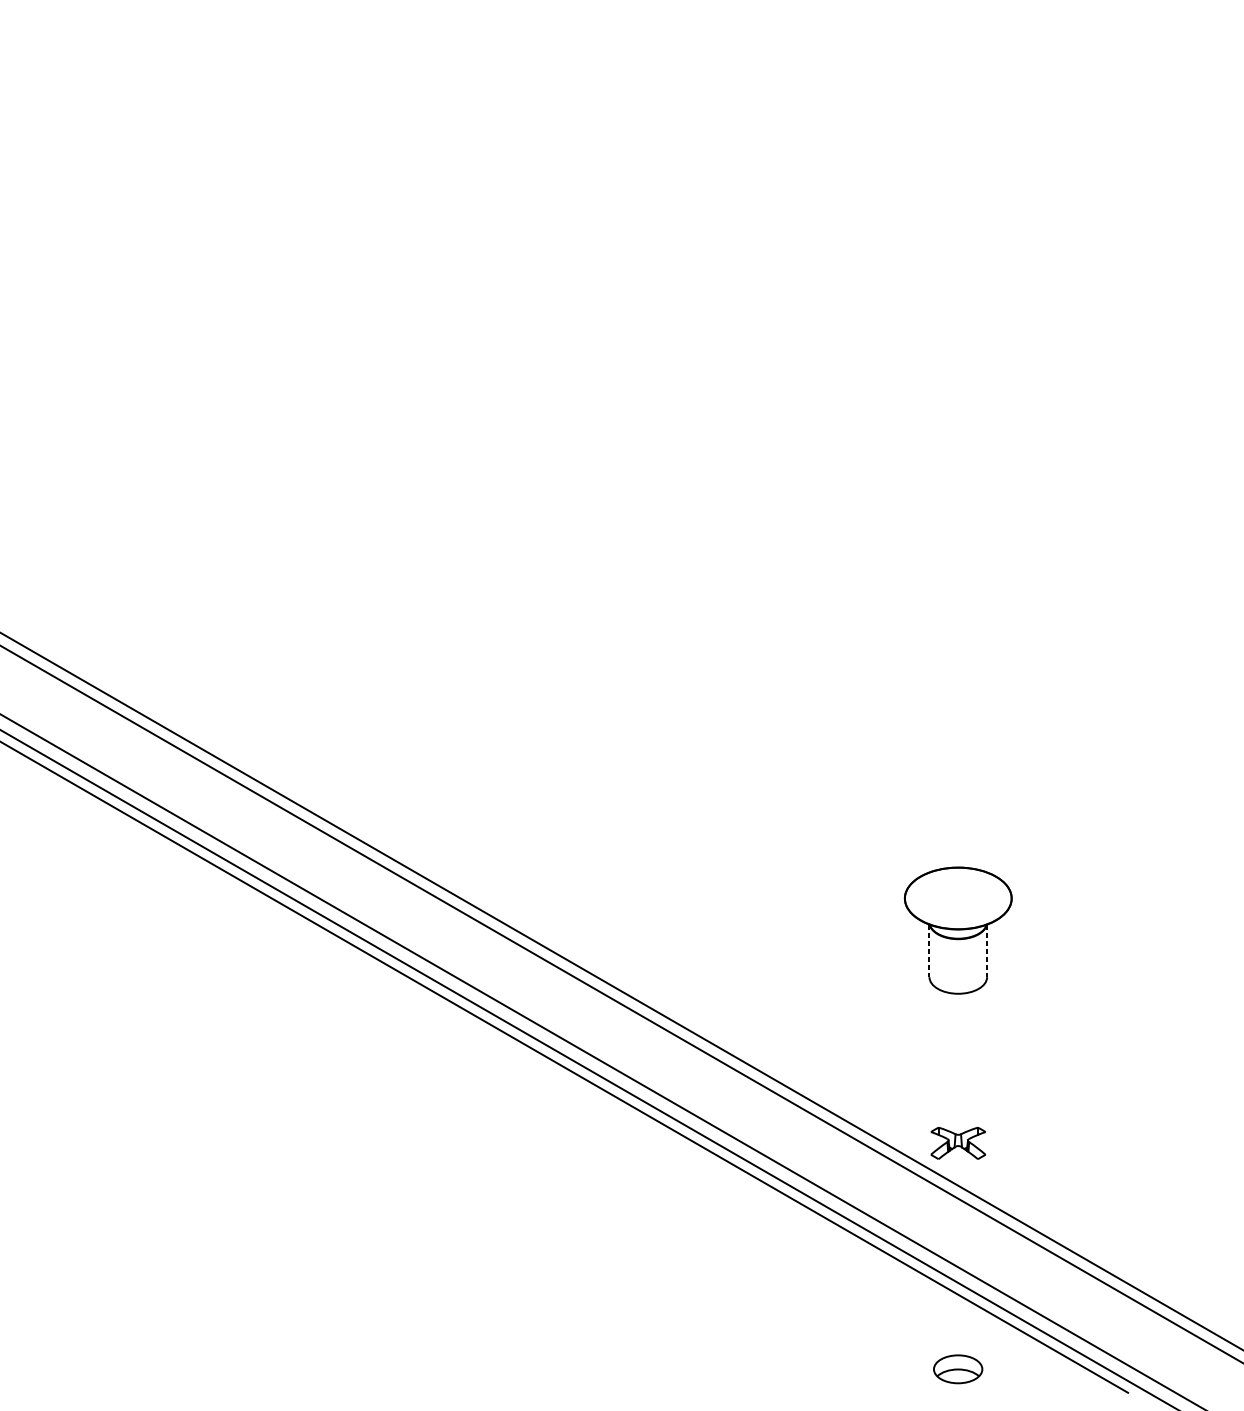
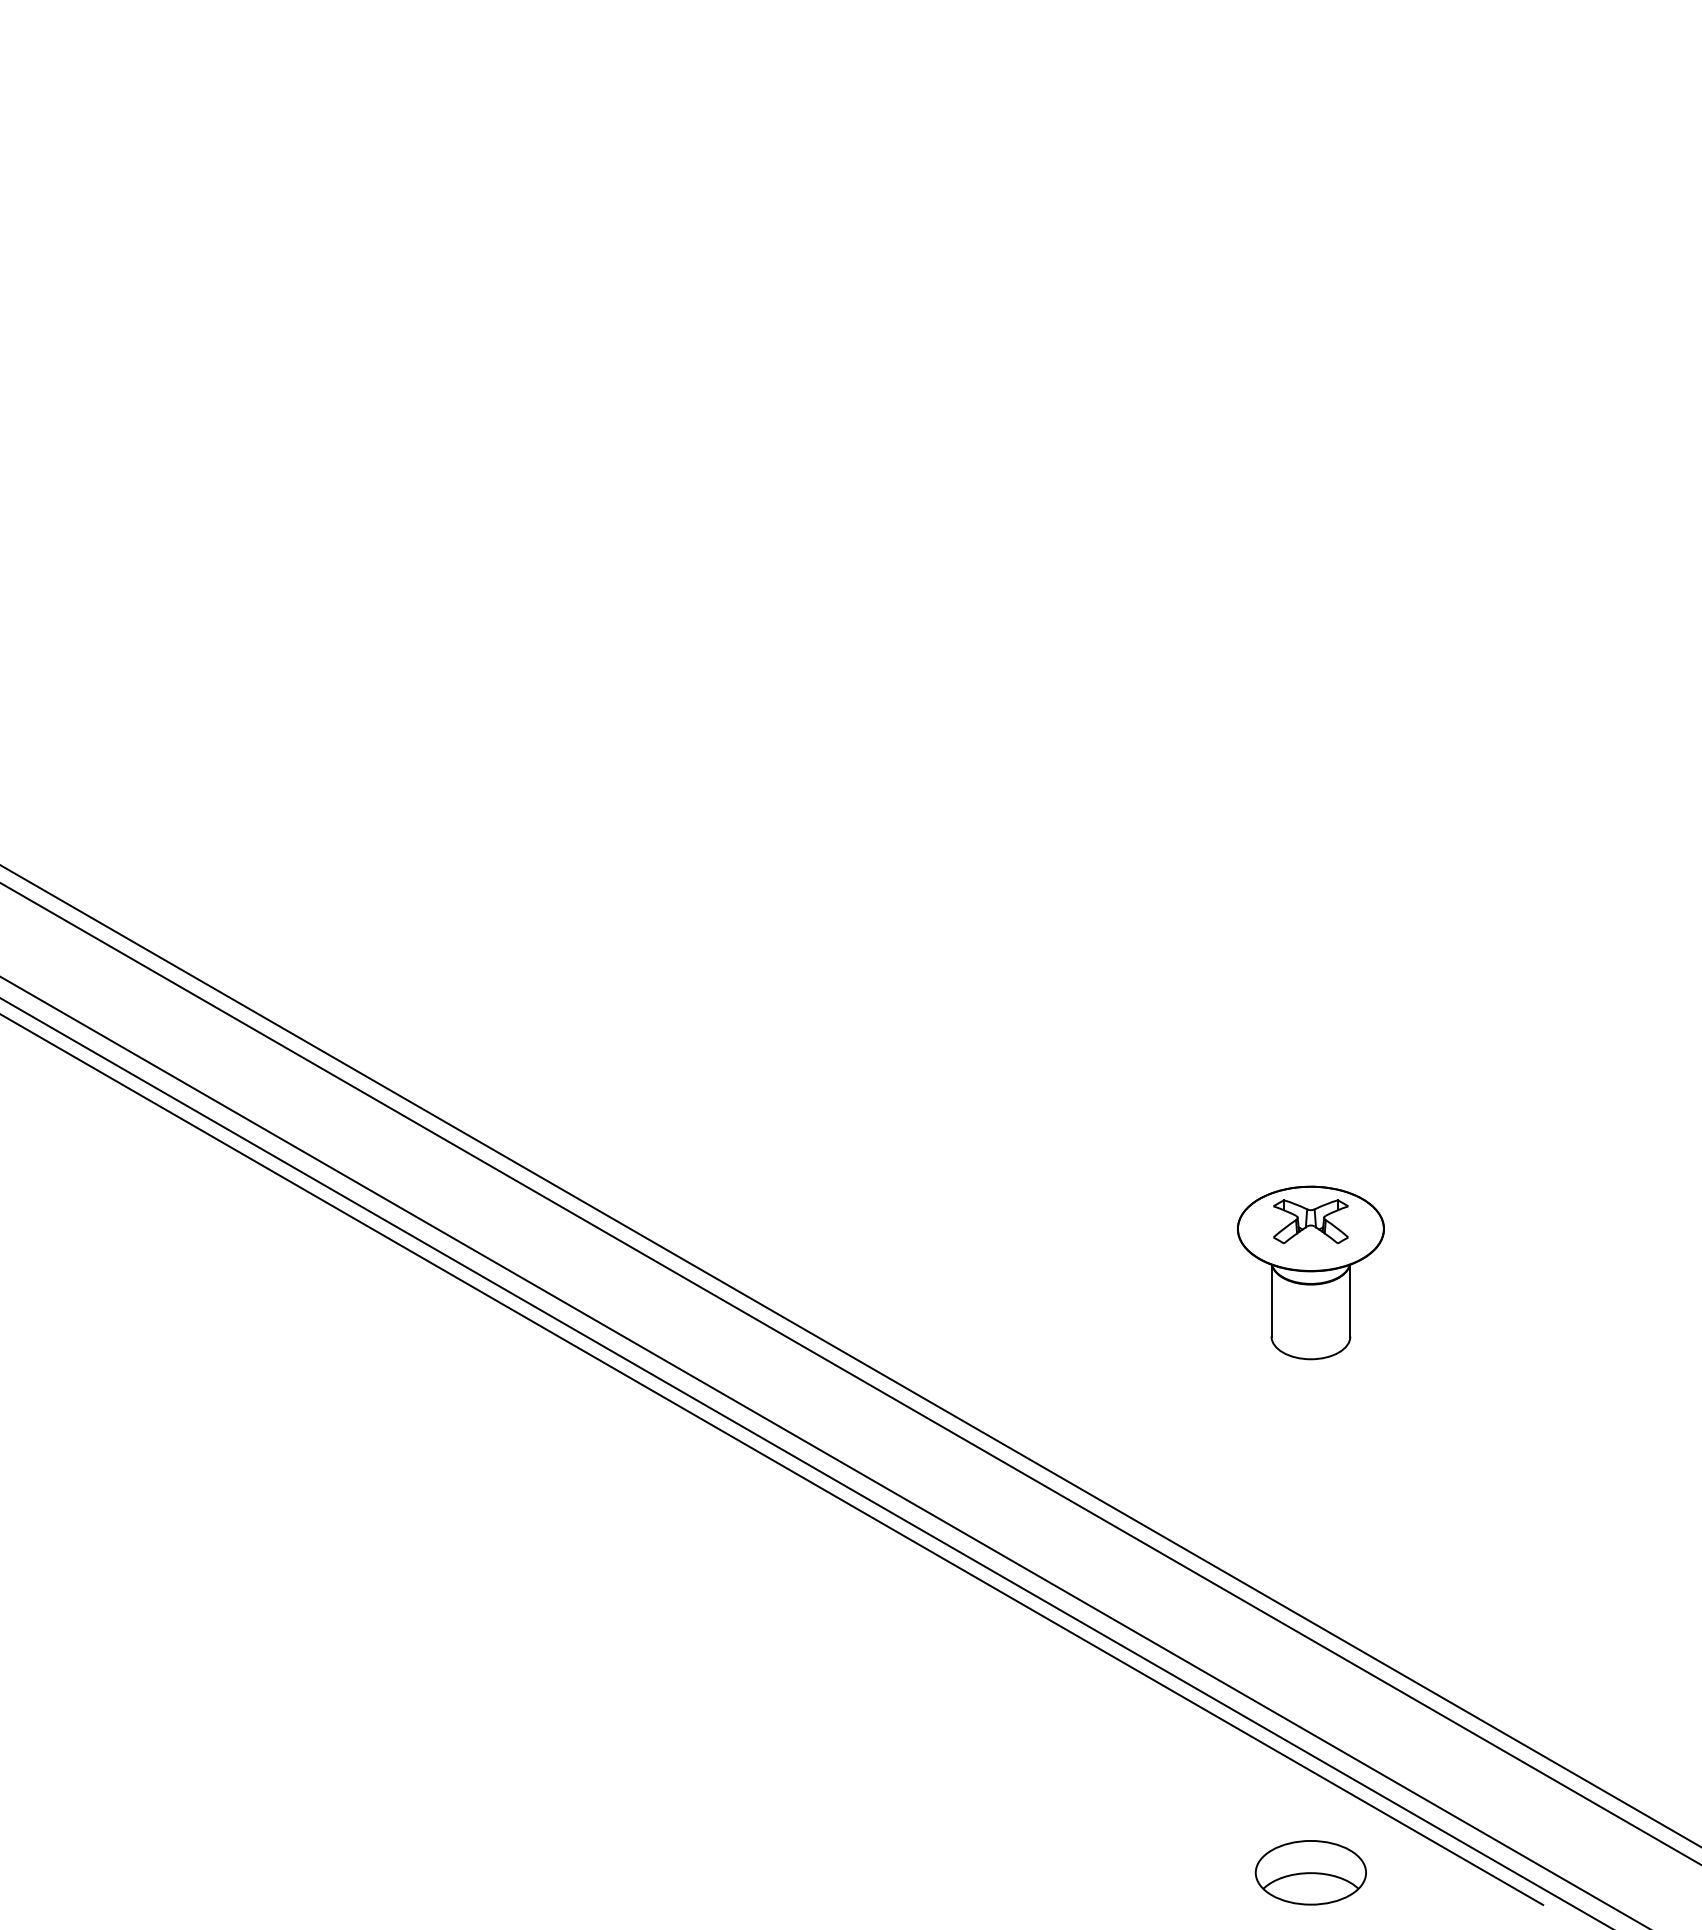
line: (929, 950) -> (1271, 1300), dashed -> solid
line: (987, 950) -> (1350, 1300), dashed -> solid
part: (957, 1143) -> (1310, 1221), moved
part: (957, 1369) -> (1310, 1872), size x1.67

